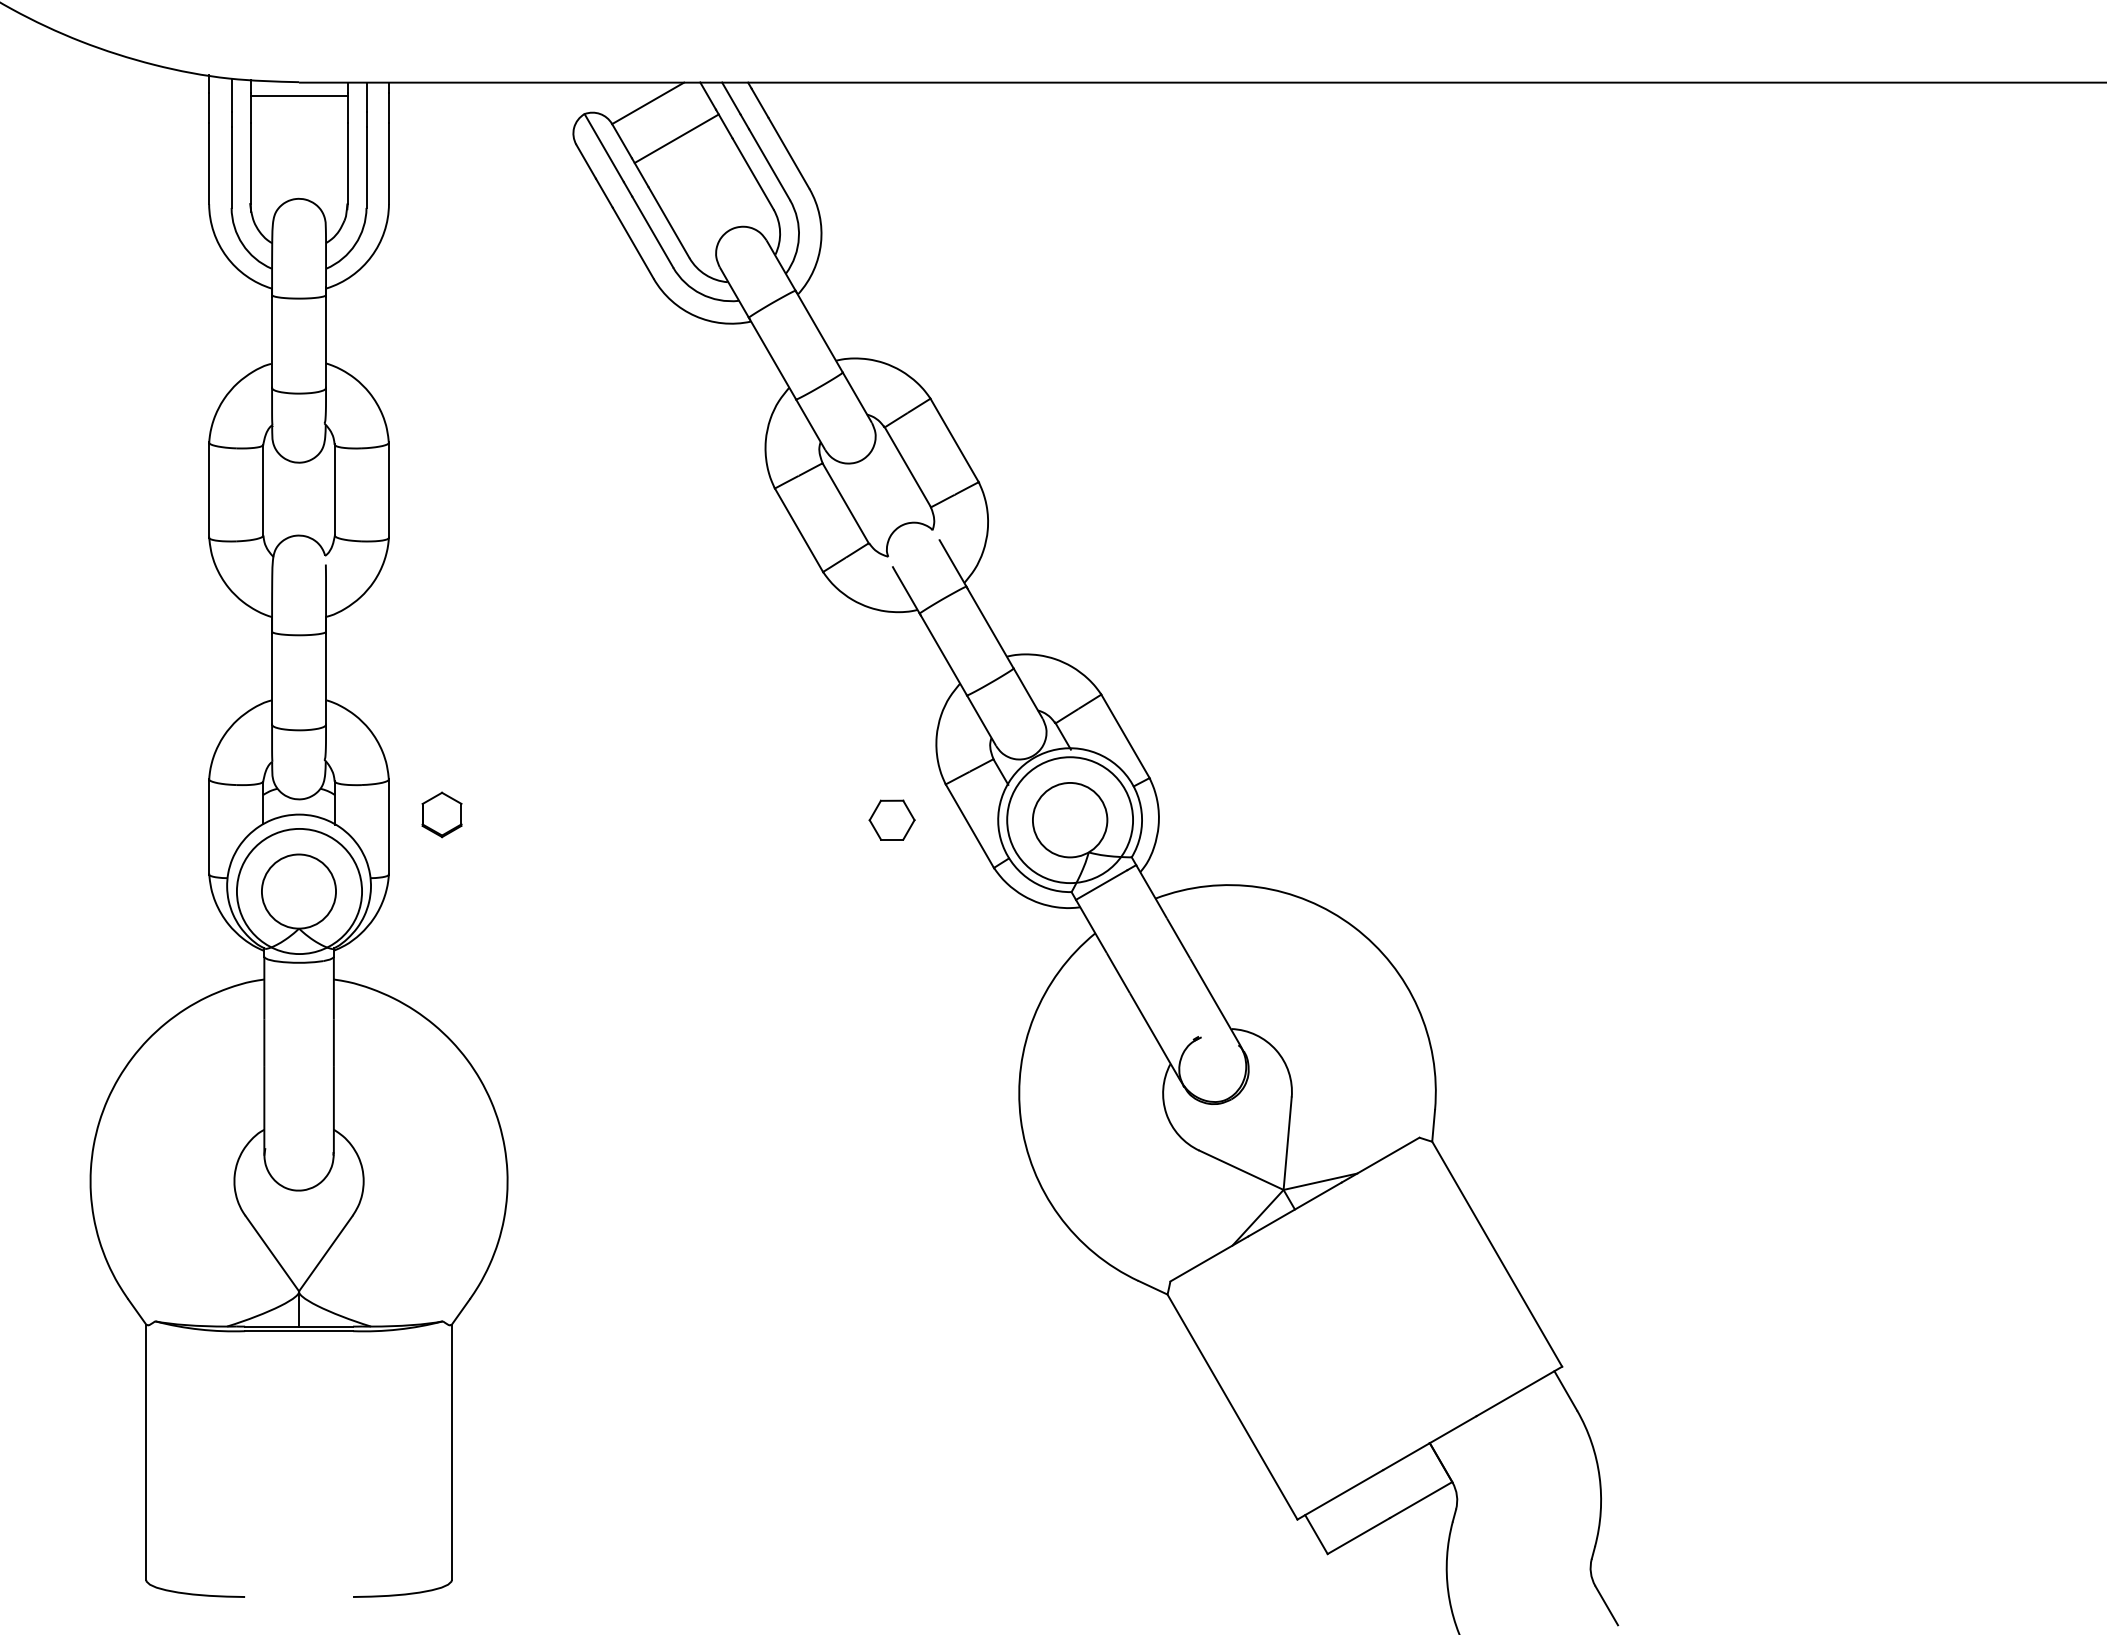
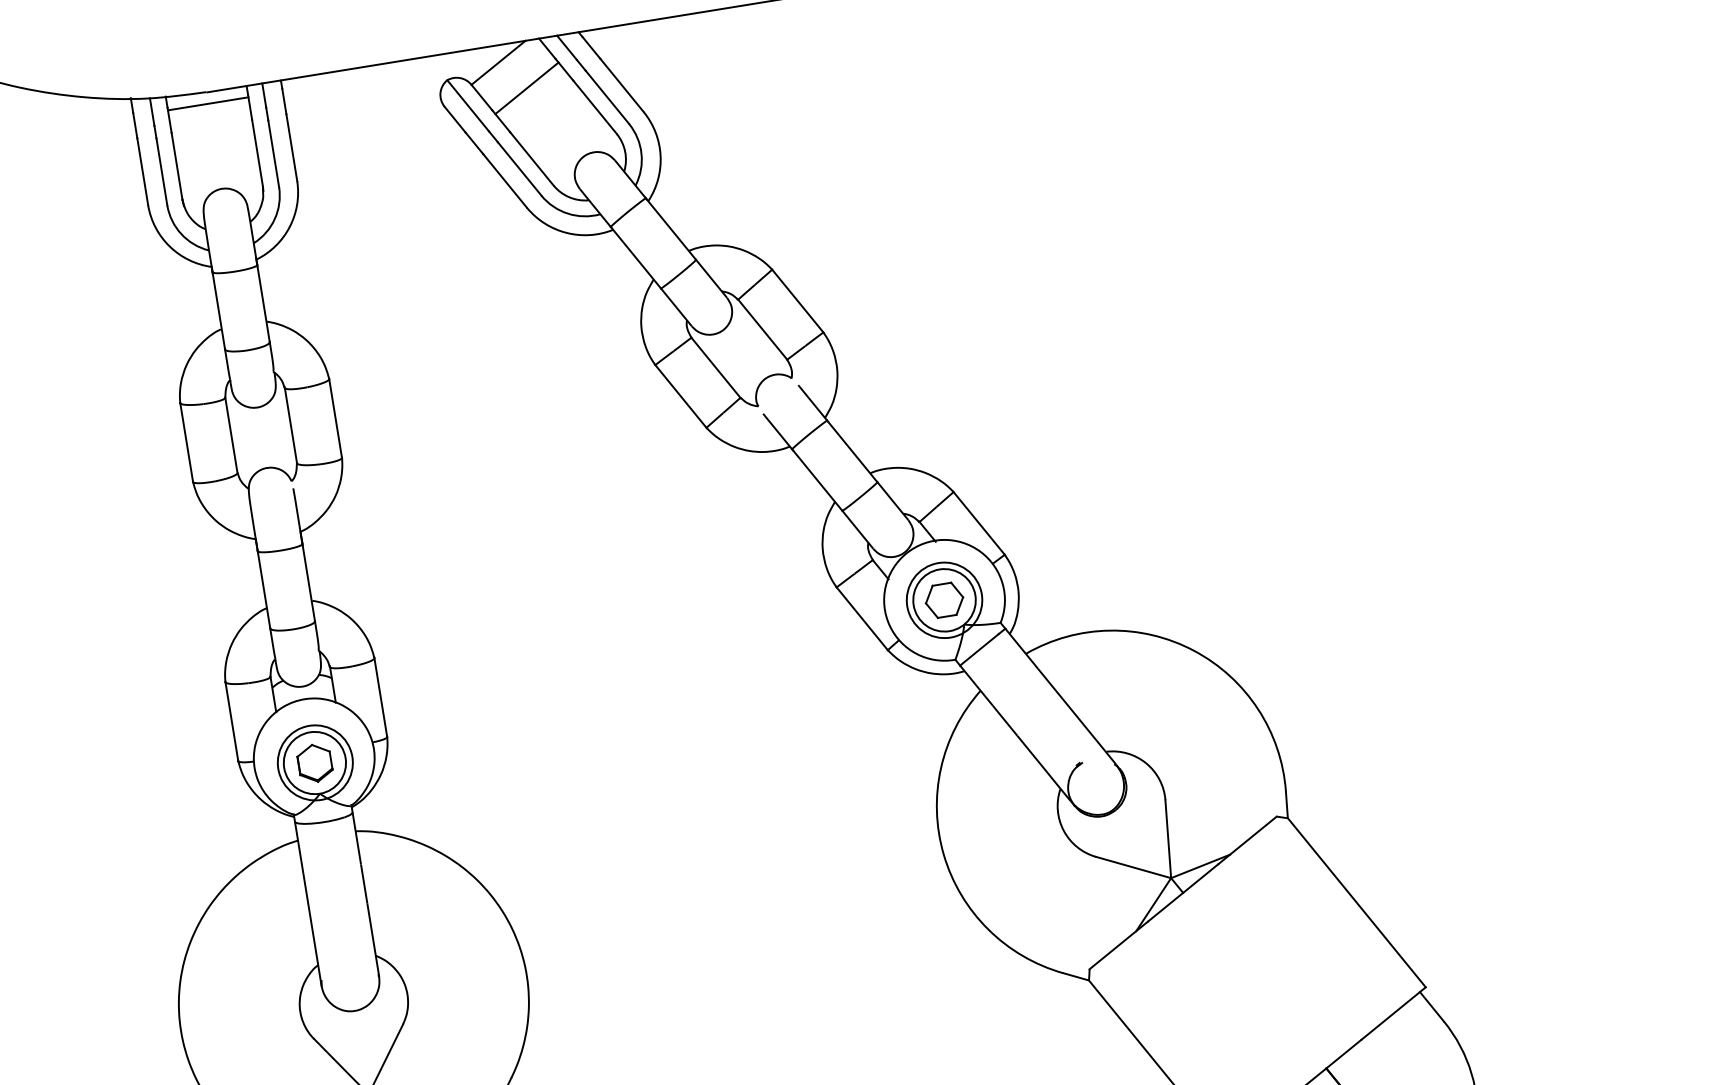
part: (441, 814) -> (314, 763), moved
part: (891, 819) -> (943, 599), moved
circle: (1070, 820) -> (944, 600), size x0.71
circle: (299, 891) -> (315, 762), size x0.71

